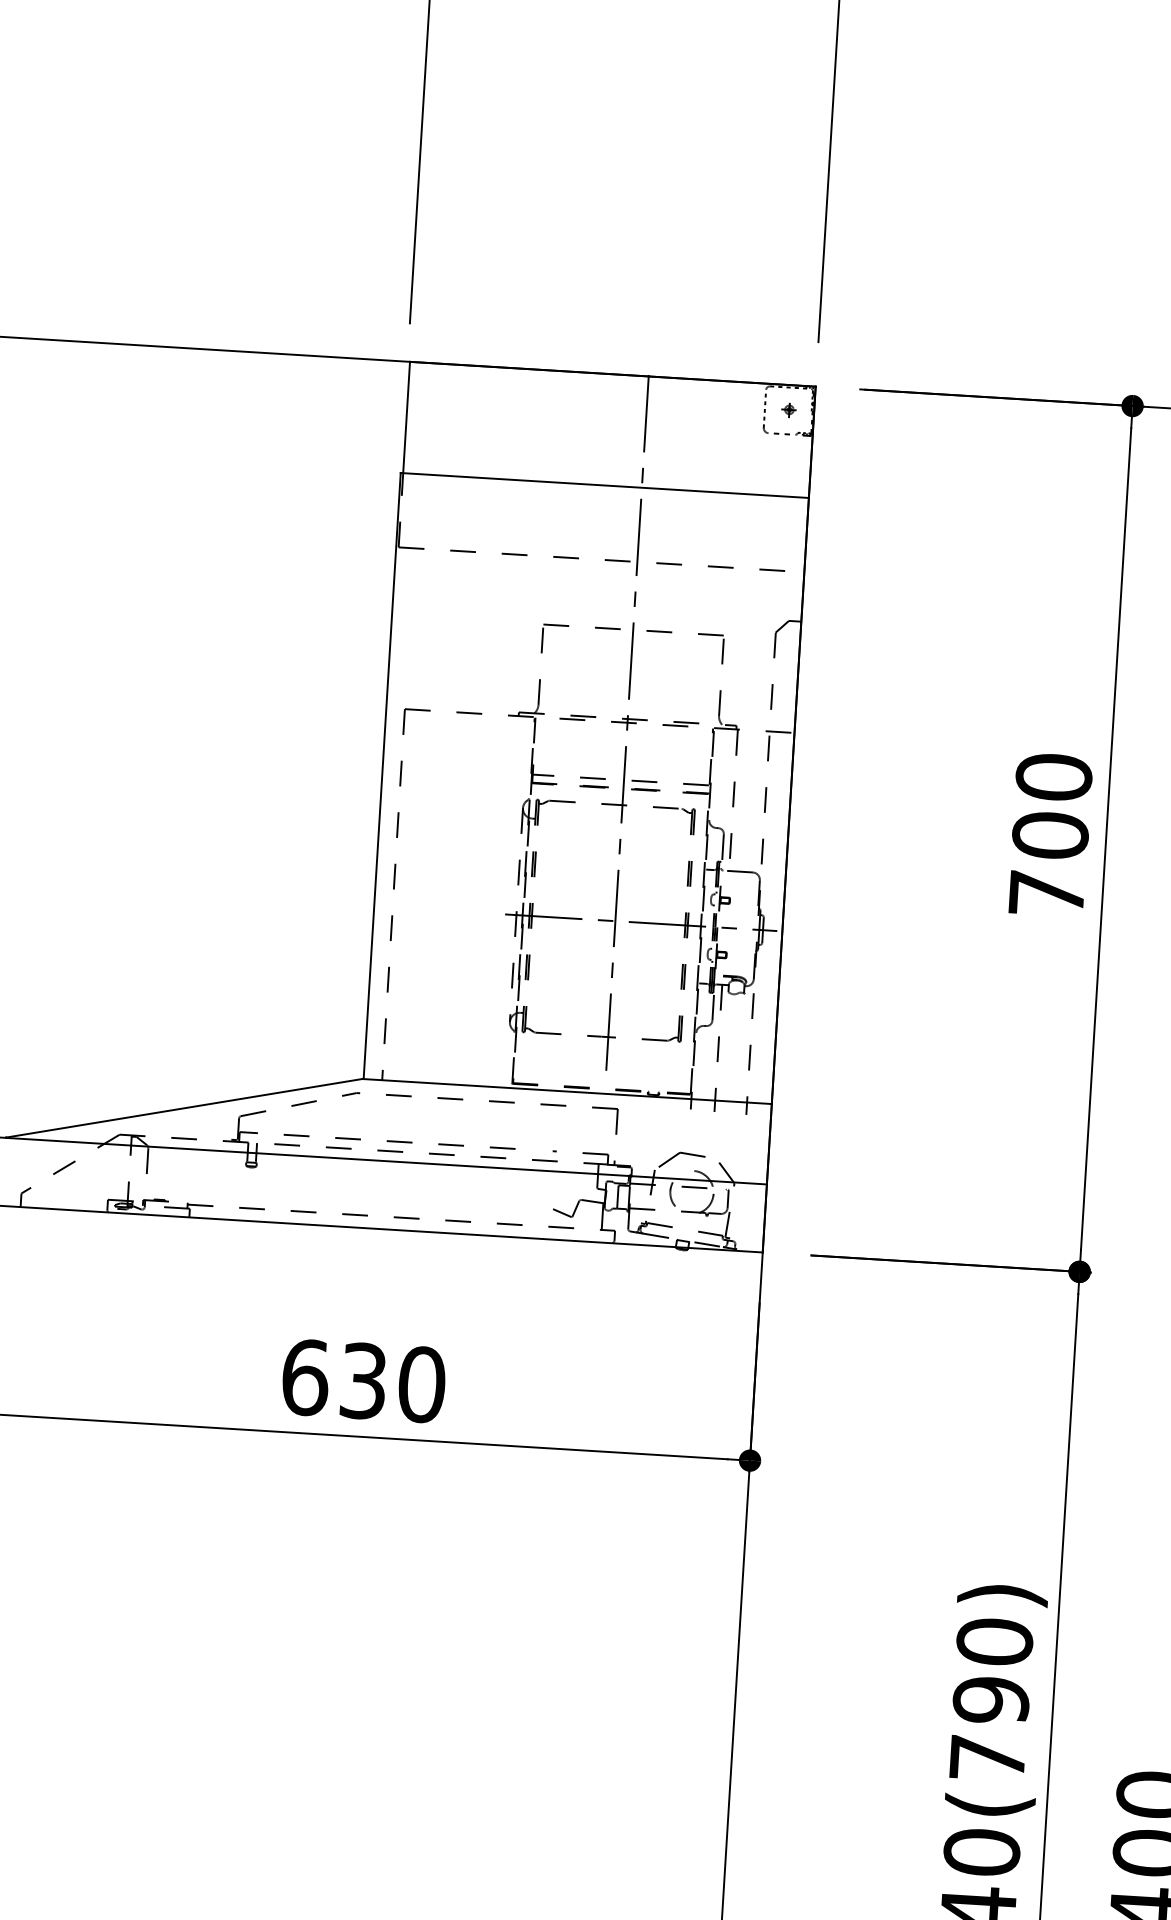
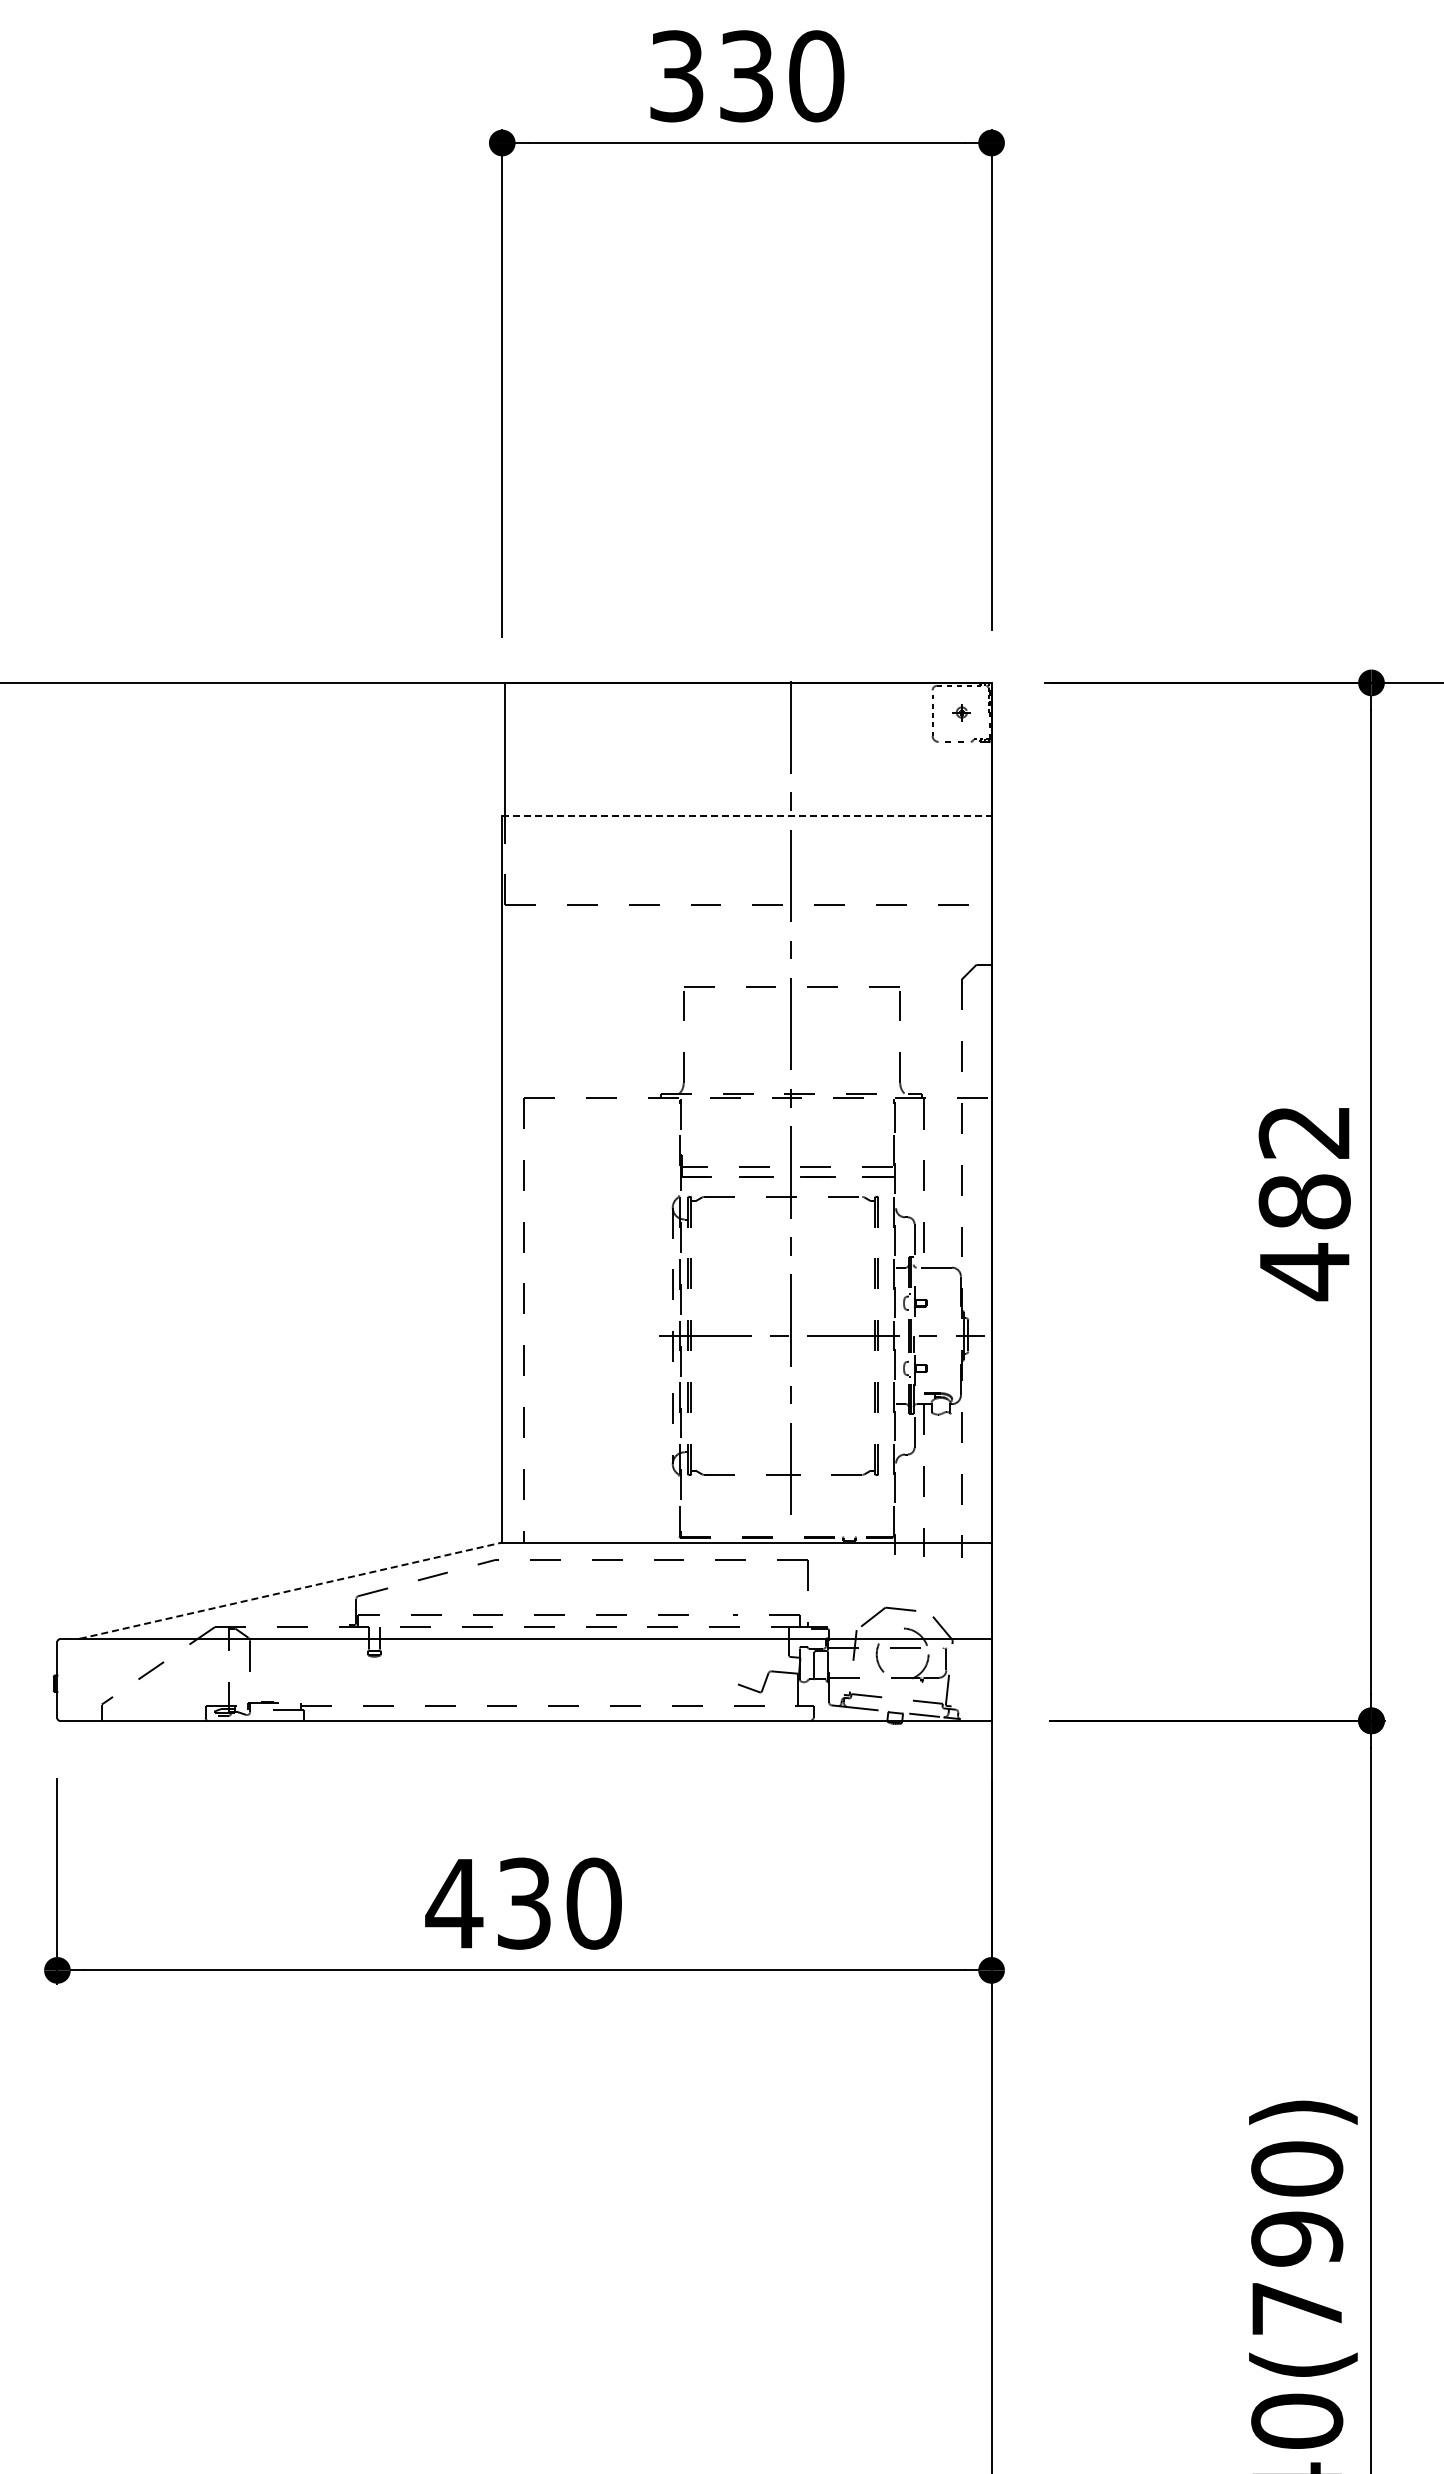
line: (604, 485) -> (746, 816), solid -> dashed
text: (1050, 836) -> (1304, 1202), 700 -> 482
line: (184, 1107) -> (290, 1590), solid -> dashed
text: (305, 1377) -> (454, 1903), 630 -> 430

